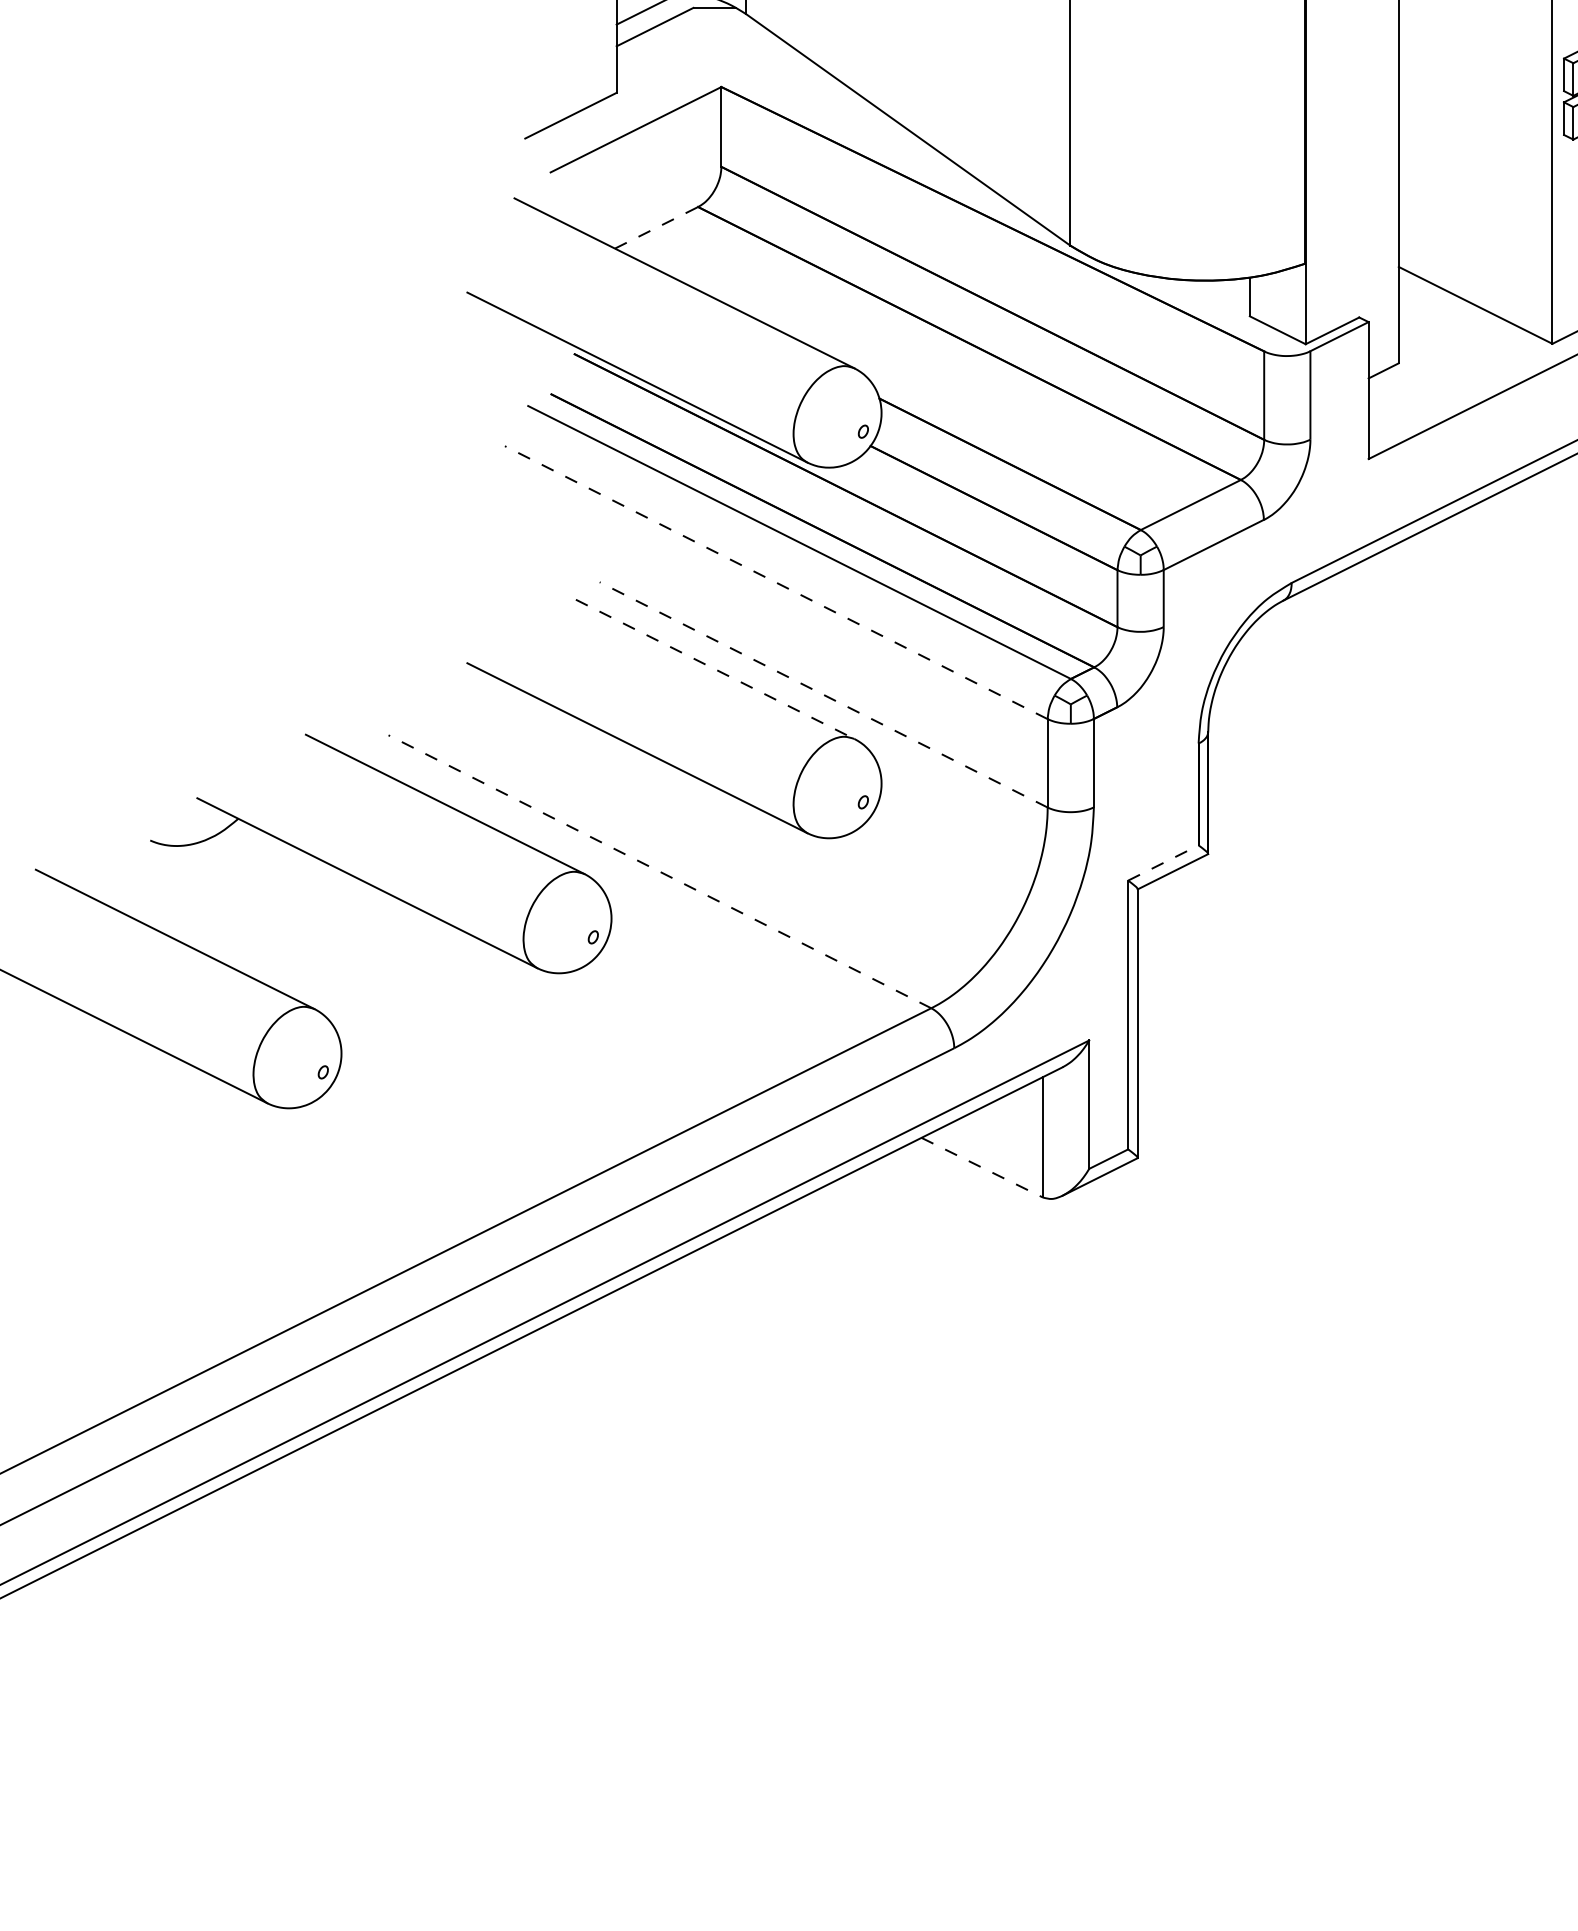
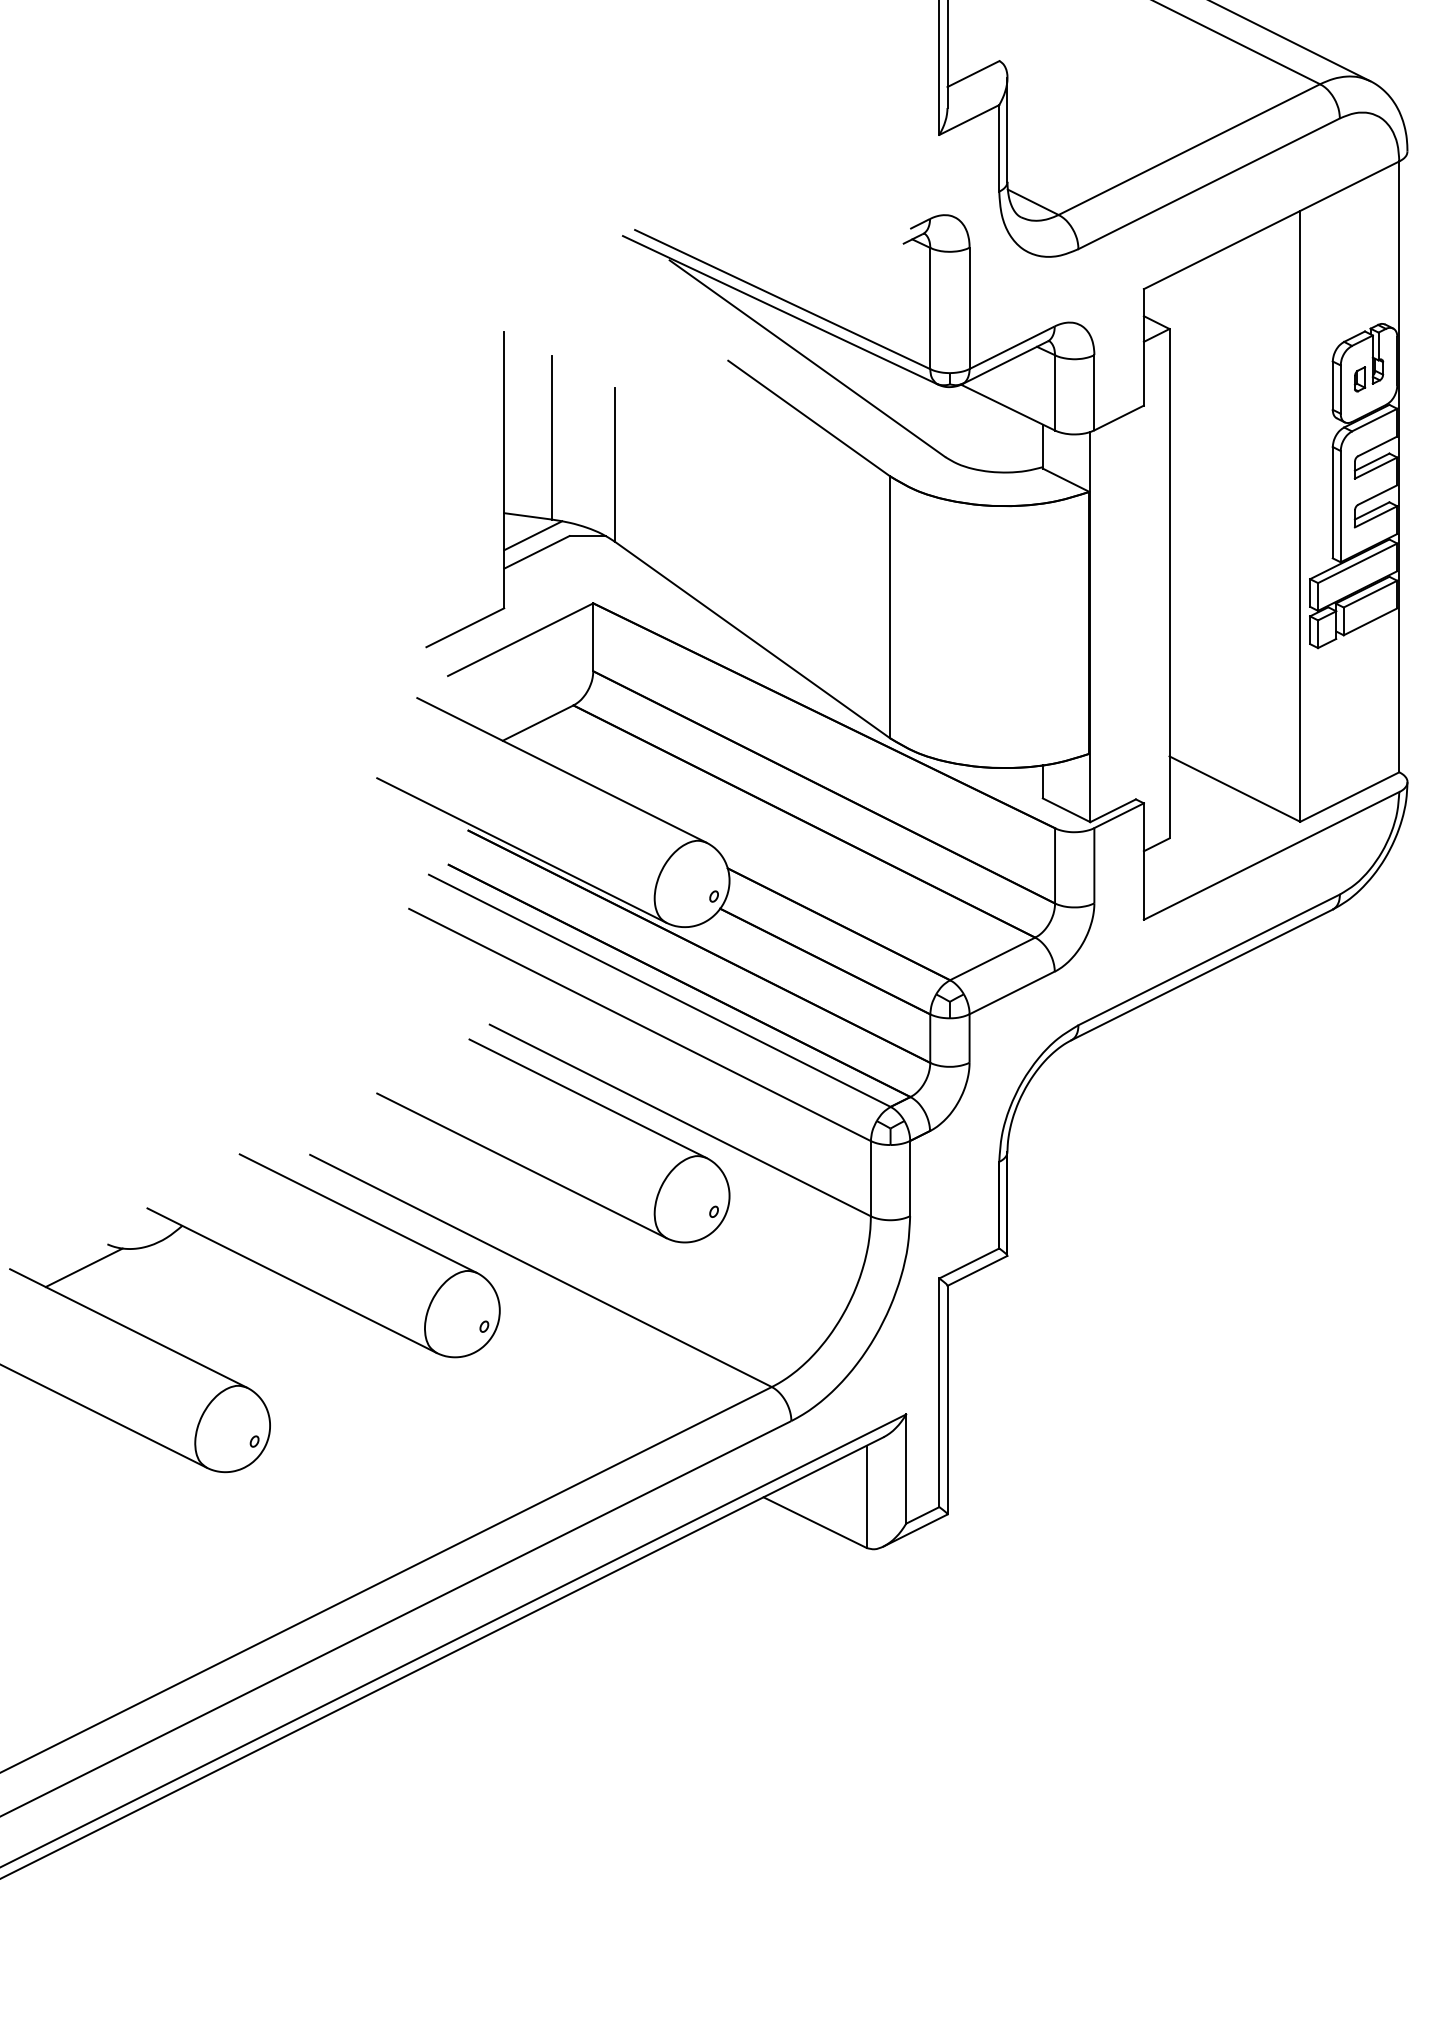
line: (656, 228) -> (538, 723), dashed -> solid
line: (775, 582) -> (639, 1024), dashed -> solid
line: (715, 669) -> (588, 1098), dashed -> solid
line: (822, 694) -> (679, 1120), dashed -> solid
line: (1163, 863) -> (969, 1263), dashed -> solid
line: (122, 867) -> (83, 1267), added
line: (659, 871) -> (540, 1270), dashed -> solid
line: (982, 1167) -> (815, 1522), dashed -> solid

